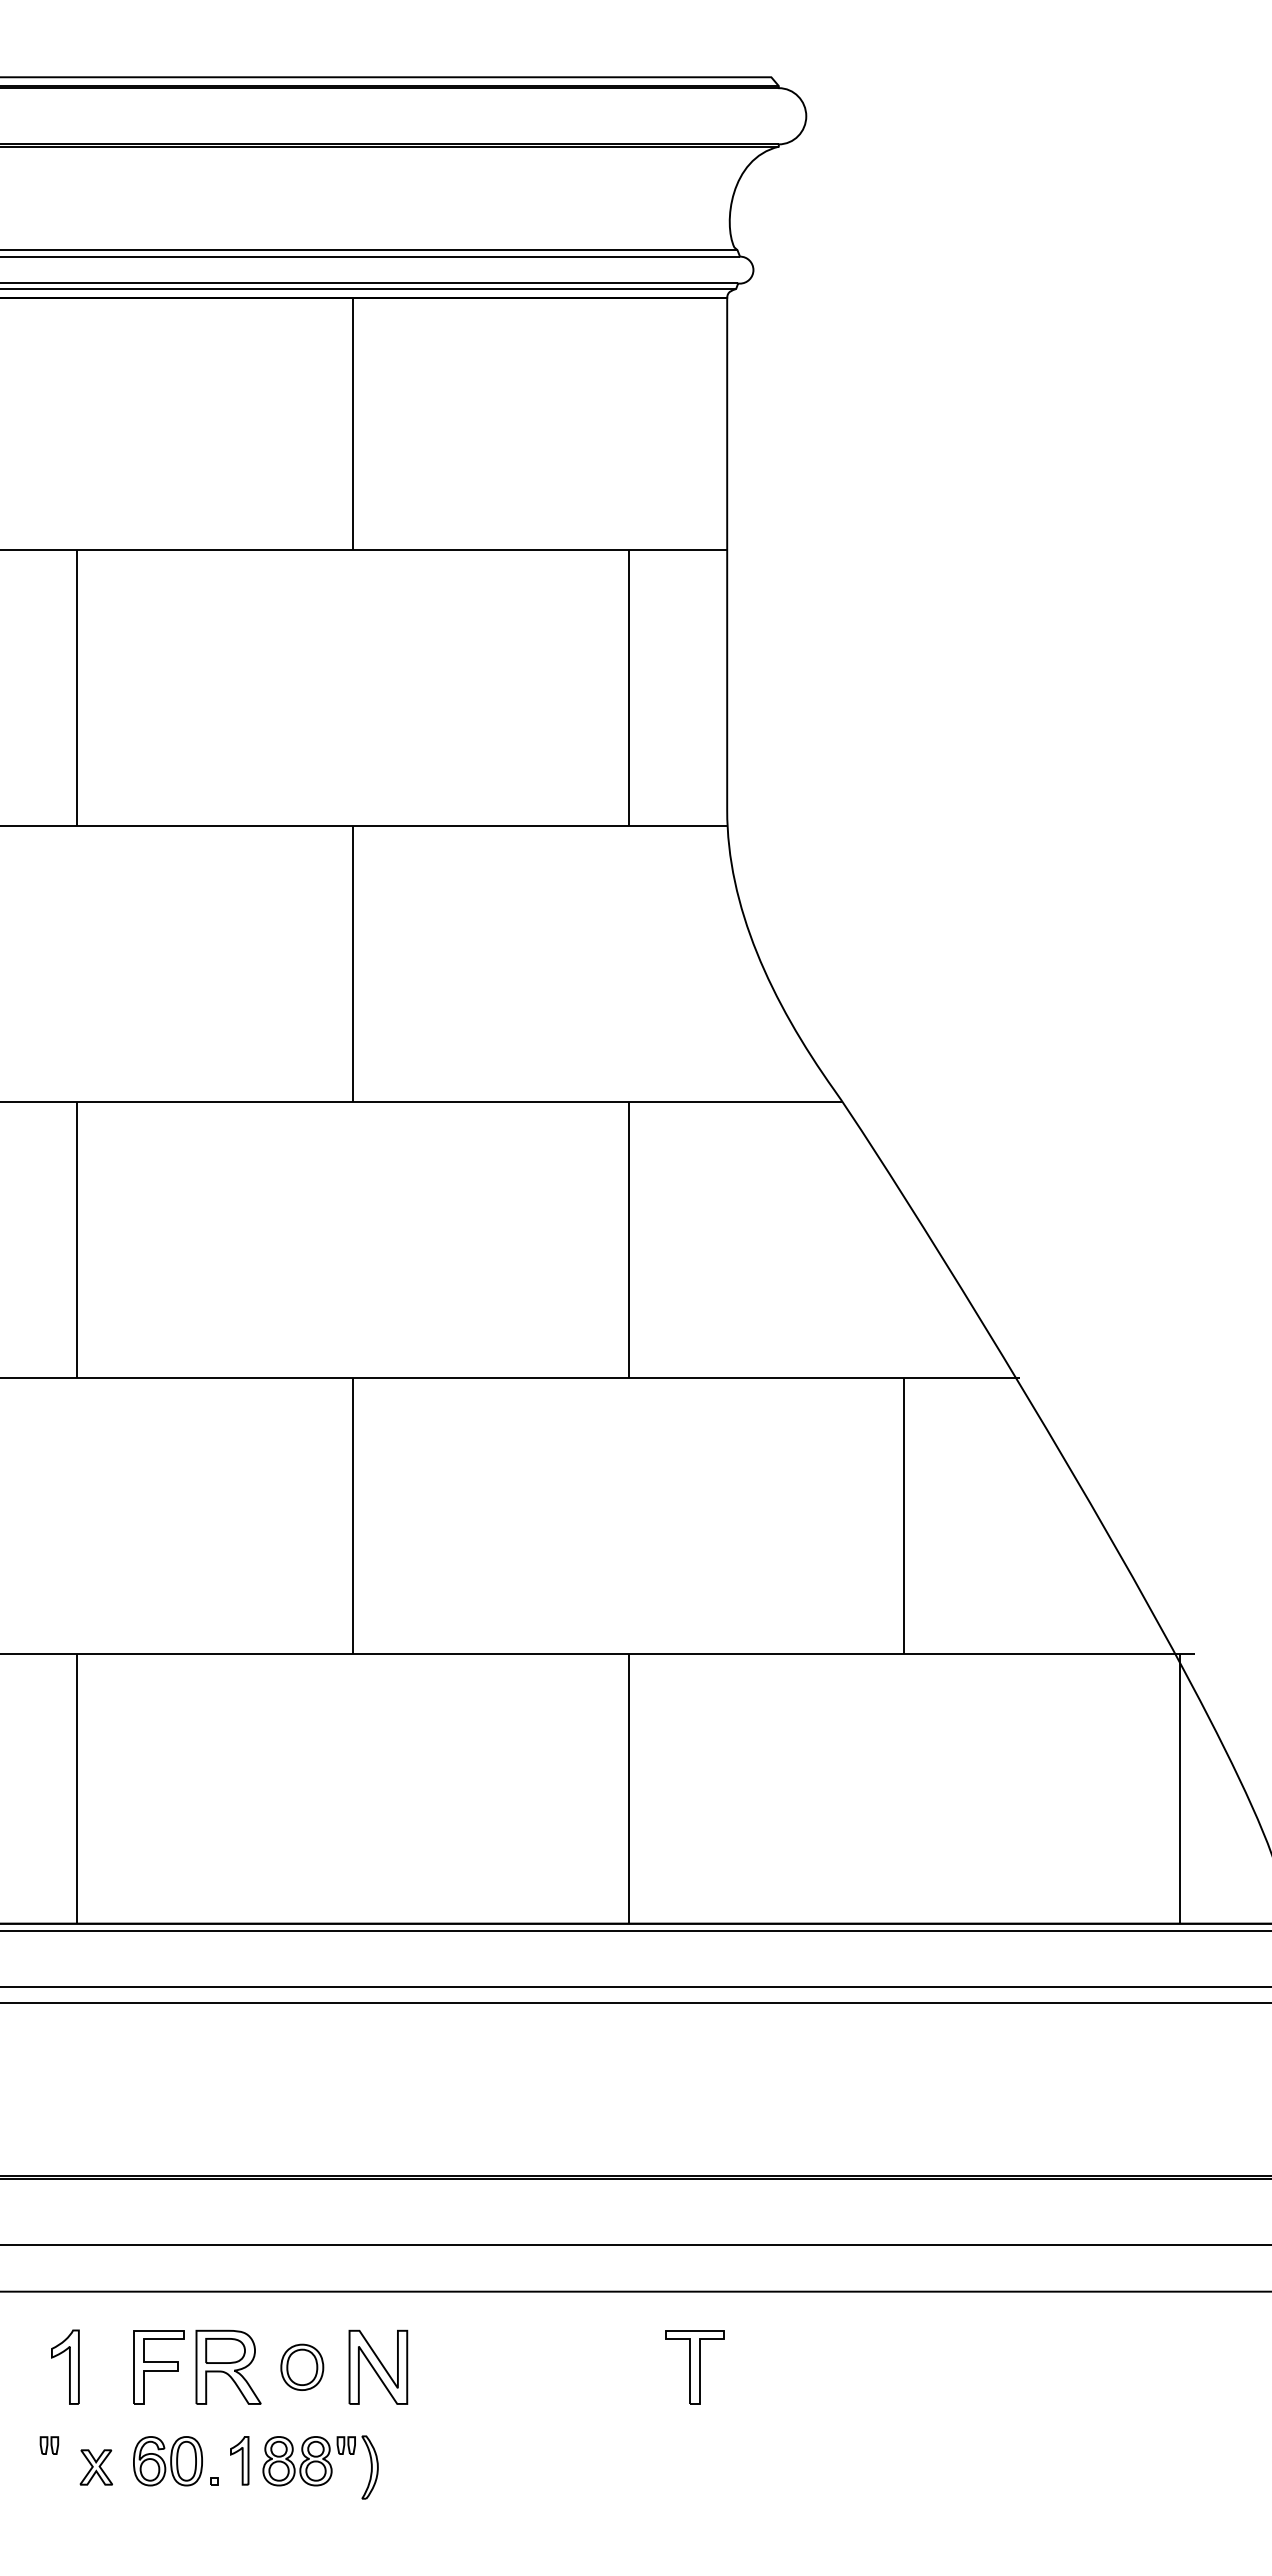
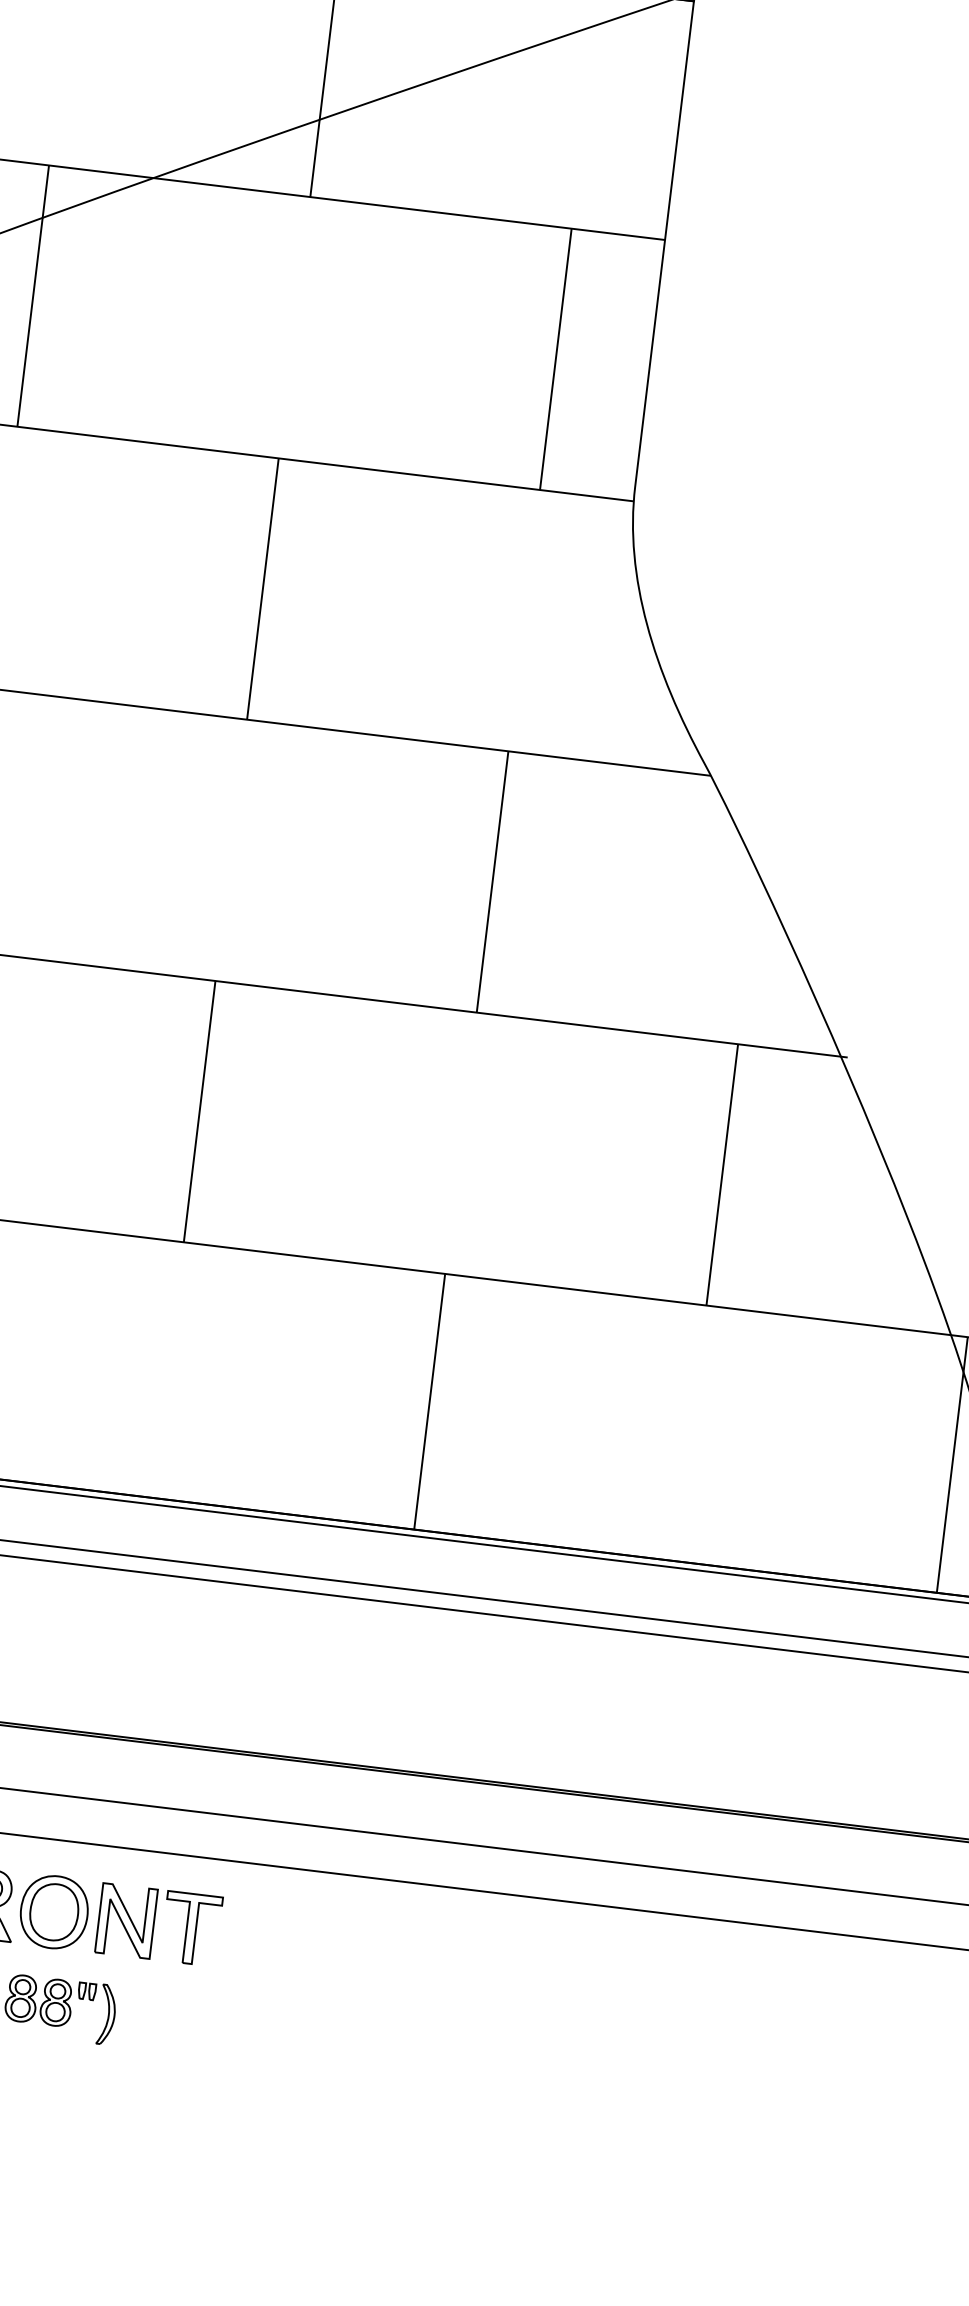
part: (302, 2367) -> (54, 1912), size x1.67
part: (694, 2367) -> (190, 1928), moved

